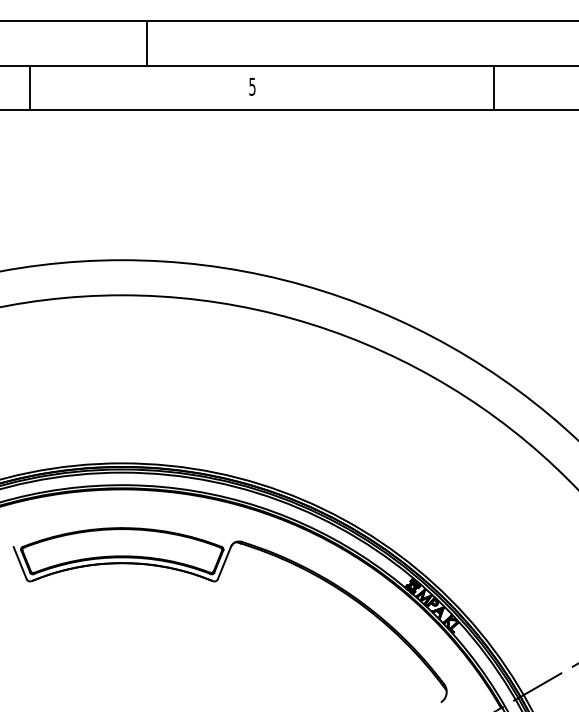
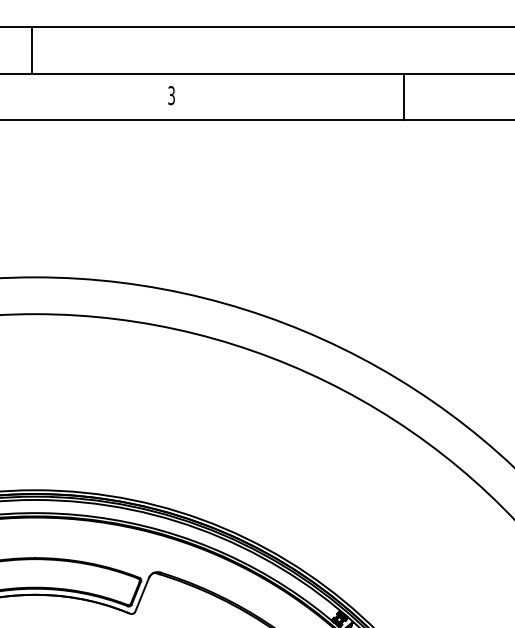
line: (147, 43) -> (32, 50), moved
text: (252, 85) -> (171, 94), 5 -> 3
line: (493, 87) -> (404, 96), moved

